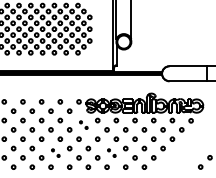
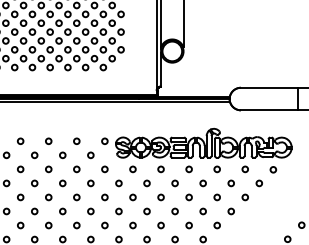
part: (83, 124) -> (111, 175), size x1.67
part: (55, 152) -> (69, 217), size x1.67
part: (111, 152) -> (153, 217), size x1.67

